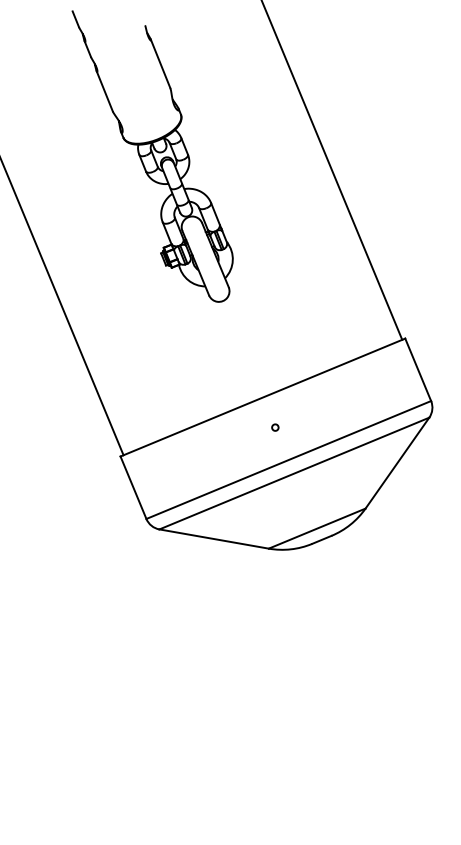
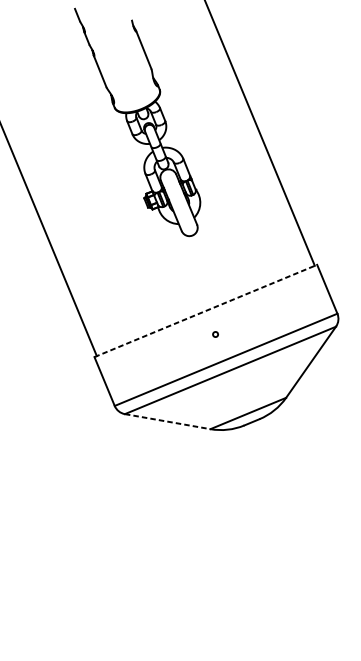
part: (152, 156) -> (137, 122), moved
line: (263, 397) -> (206, 310), solid -> dashed
line: (214, 539) -> (167, 422), solid -> dashed

